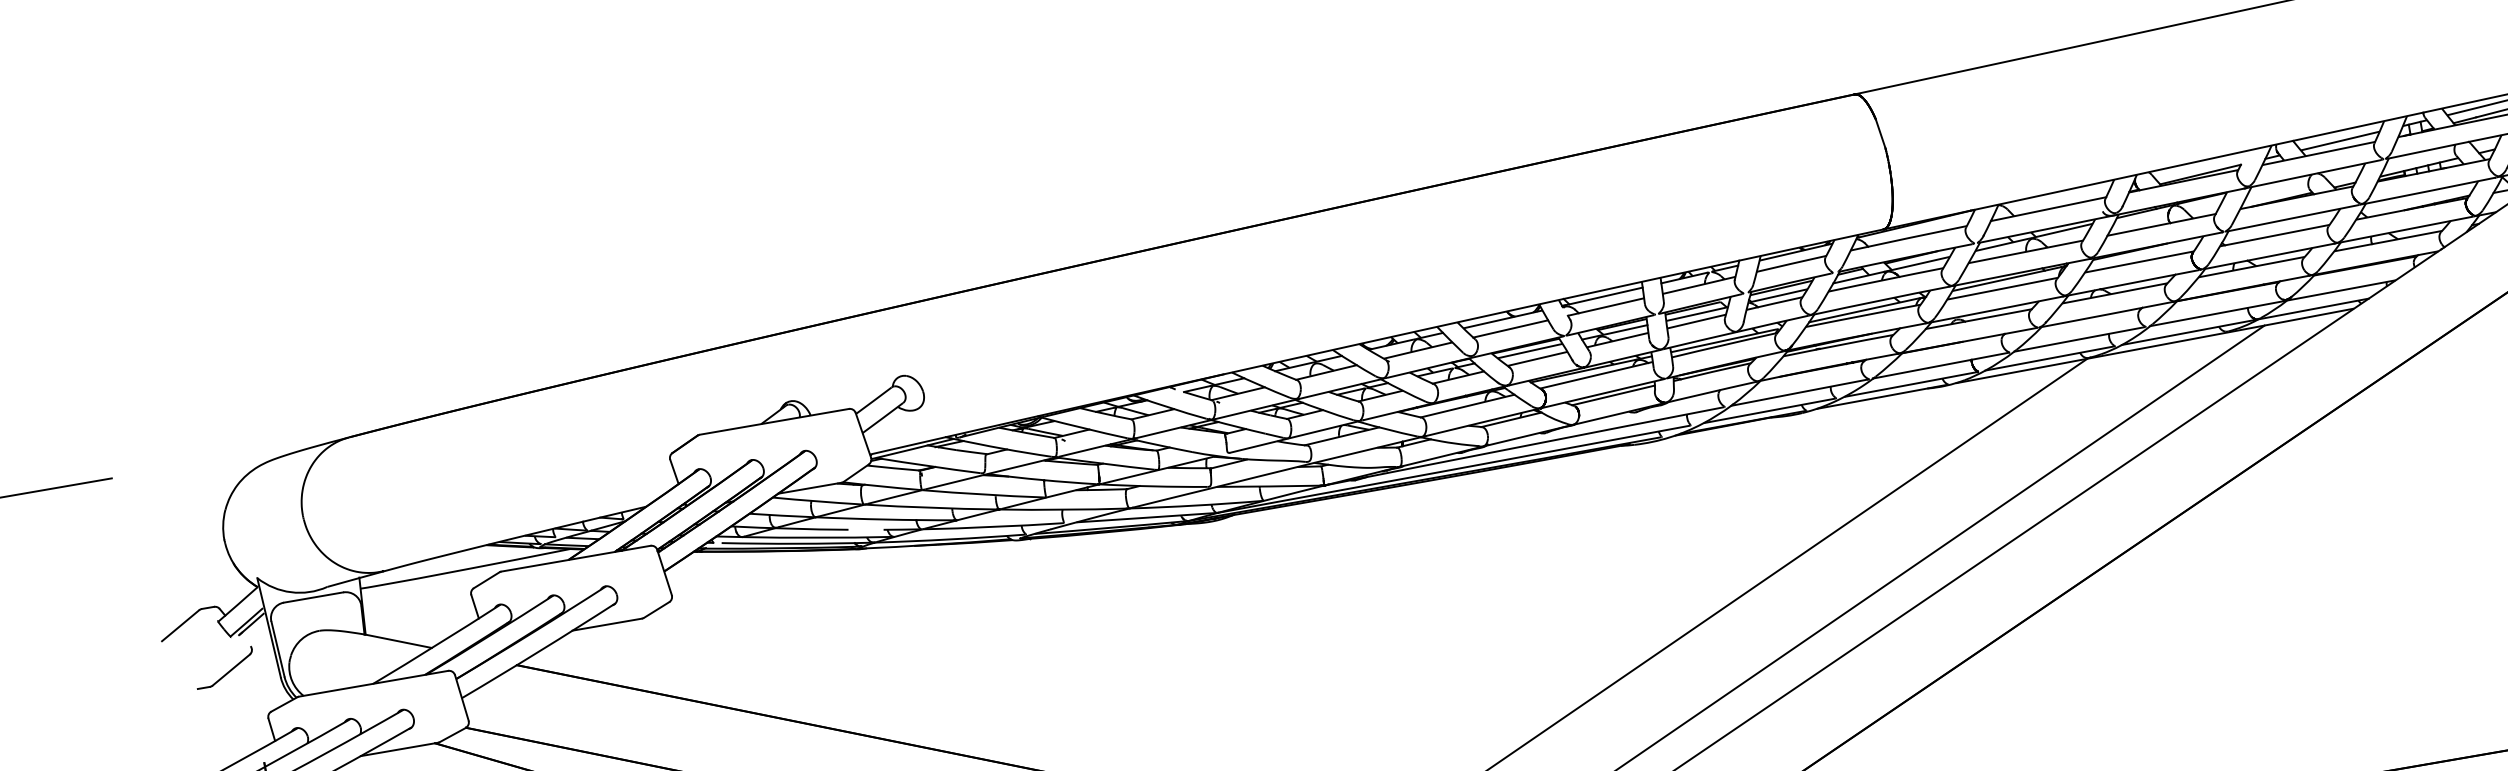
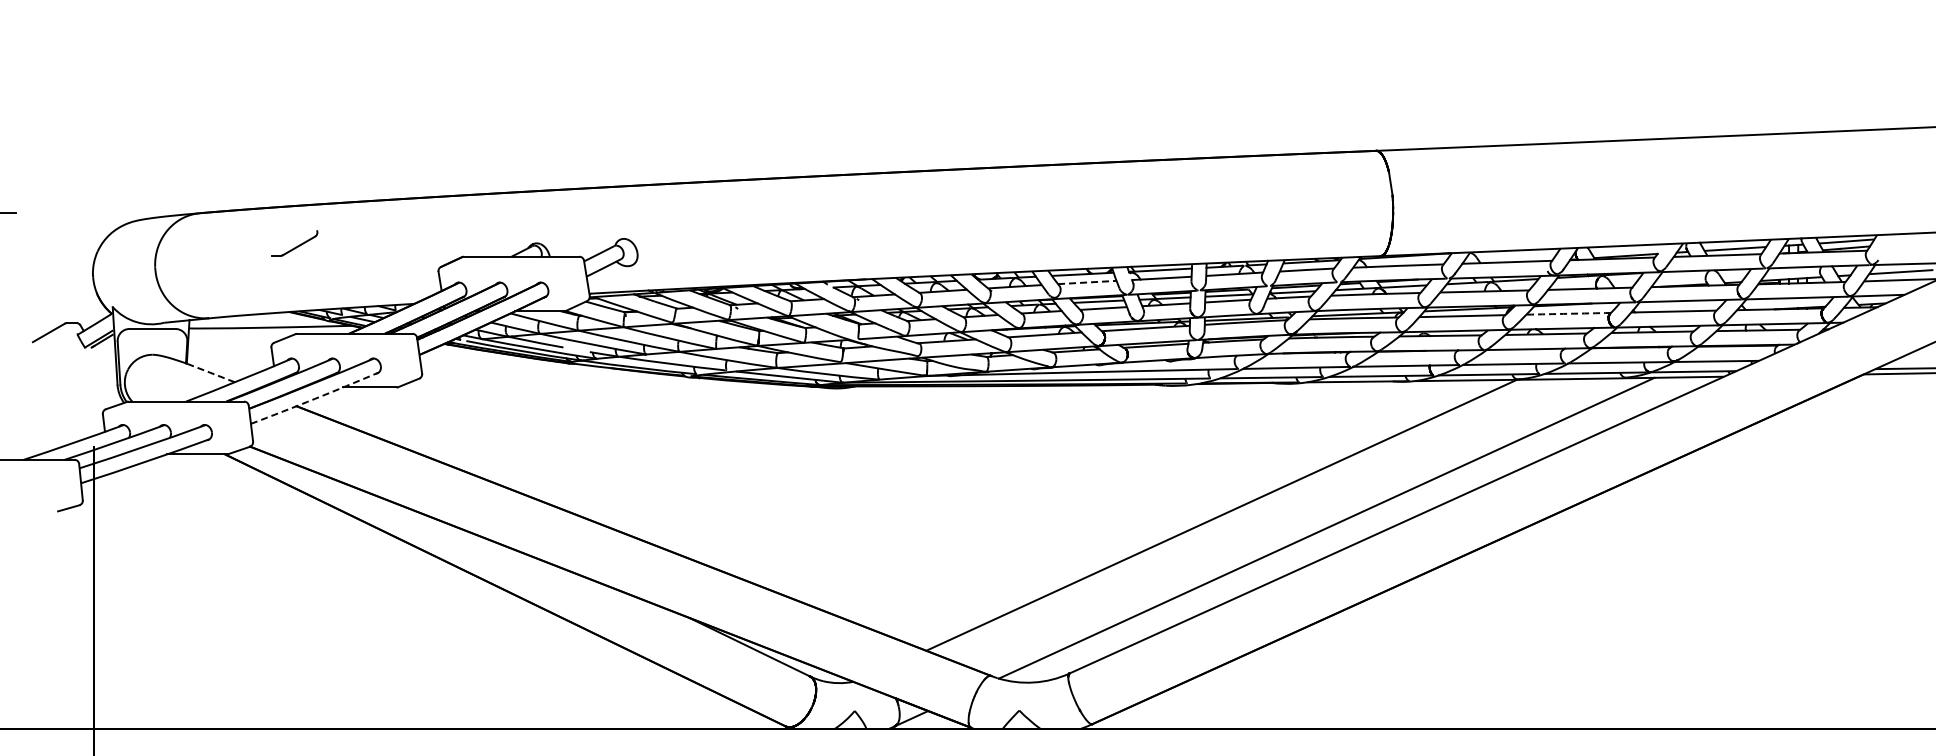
arc: (2139, 261) -> (1568, 313), solid -> dashed
line: (1510, 328) -> (1087, 282), solid -> dashed
line: (396, 641) -> (209, 372), solid -> dashed
arc: (539, 650) -> (315, 398), solid -> dashed
part: (224, 668) -> (294, 243), moved

